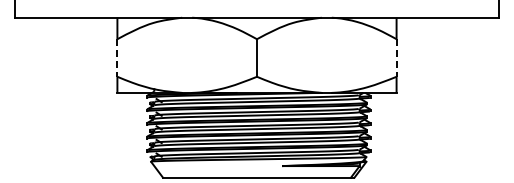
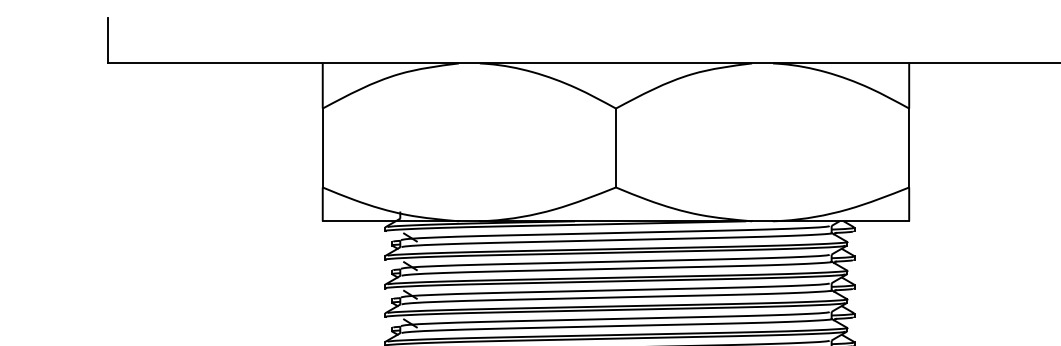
line: (117, 58) -> (322, 149), dashed -> solid
line: (396, 58) -> (909, 149), dashed -> solid

